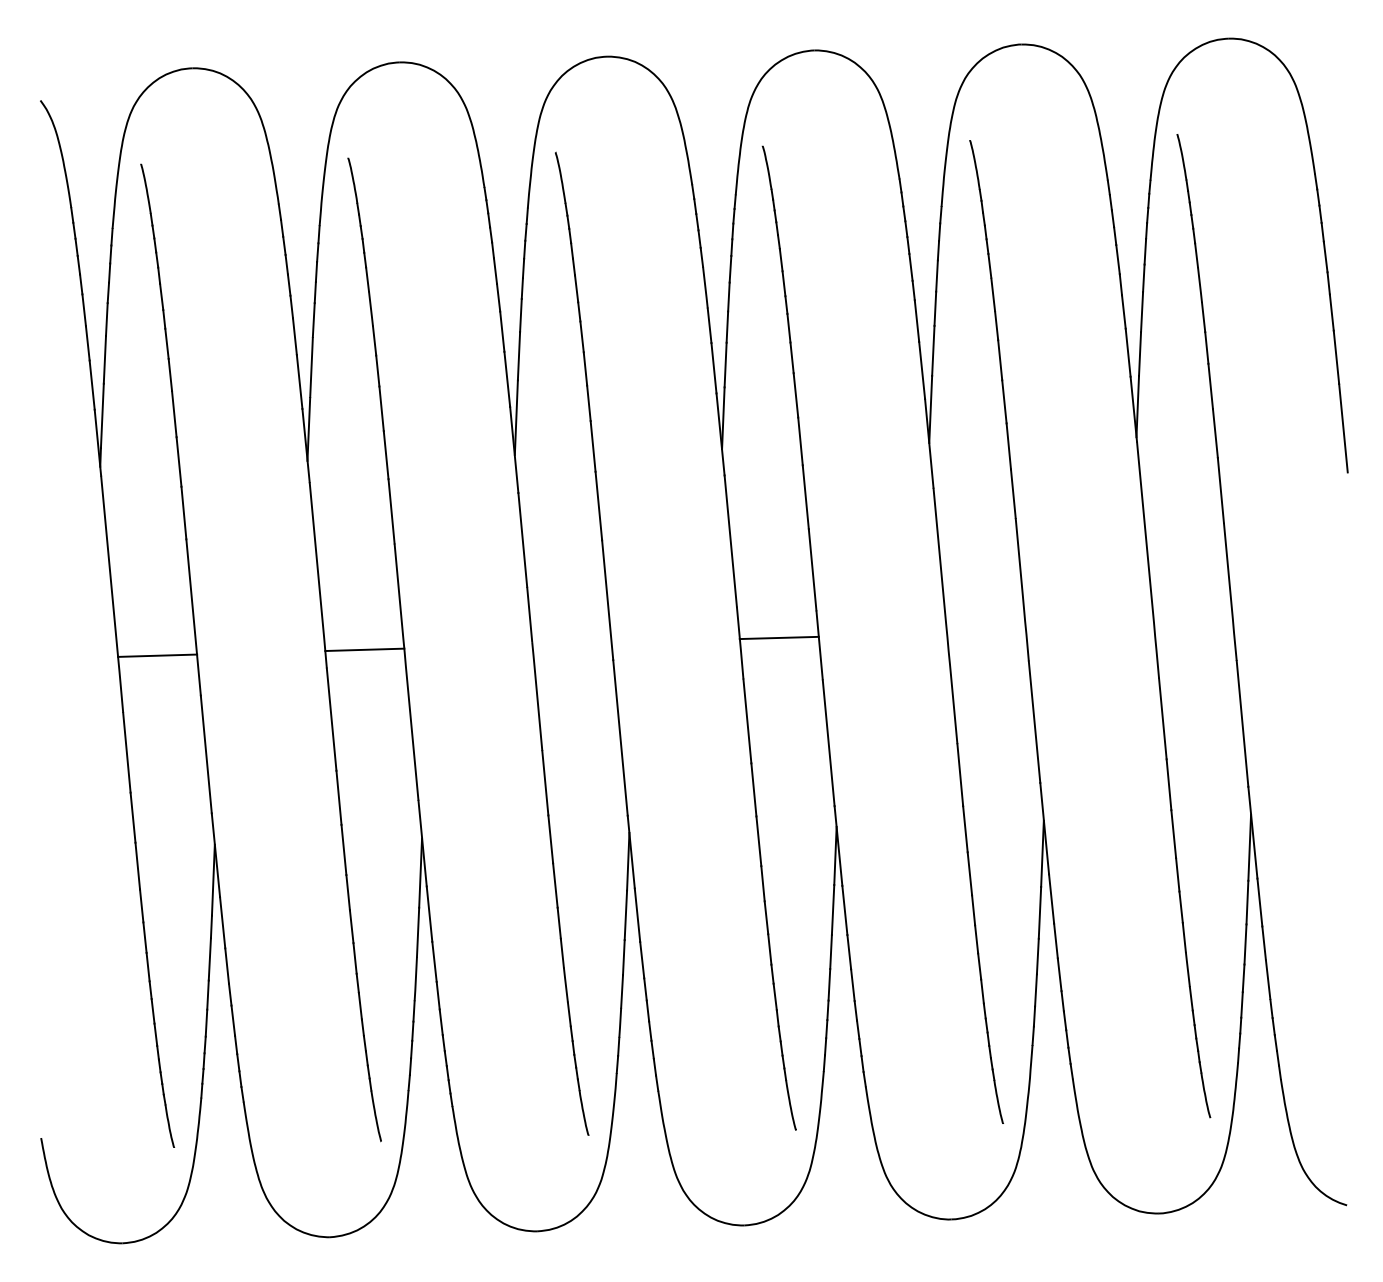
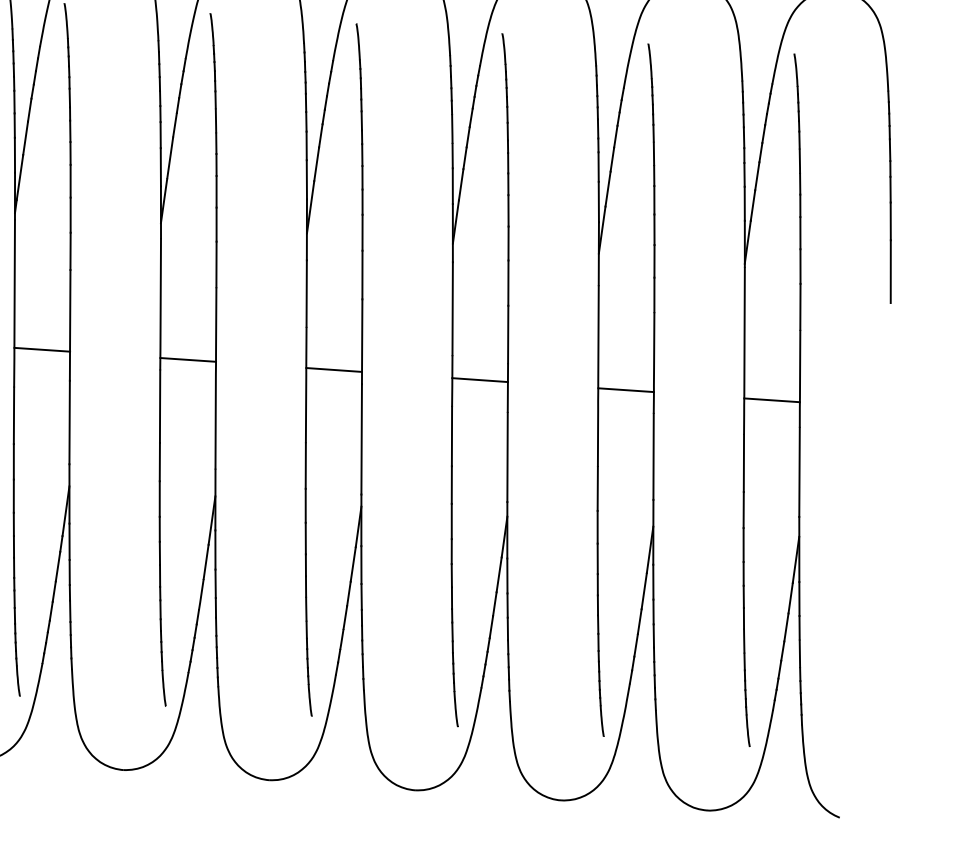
line: (1193, 625) -> (771, 399), added
line: (986, 631) -> (626, 389), added
line: (571, 643) -> (333, 369), added

